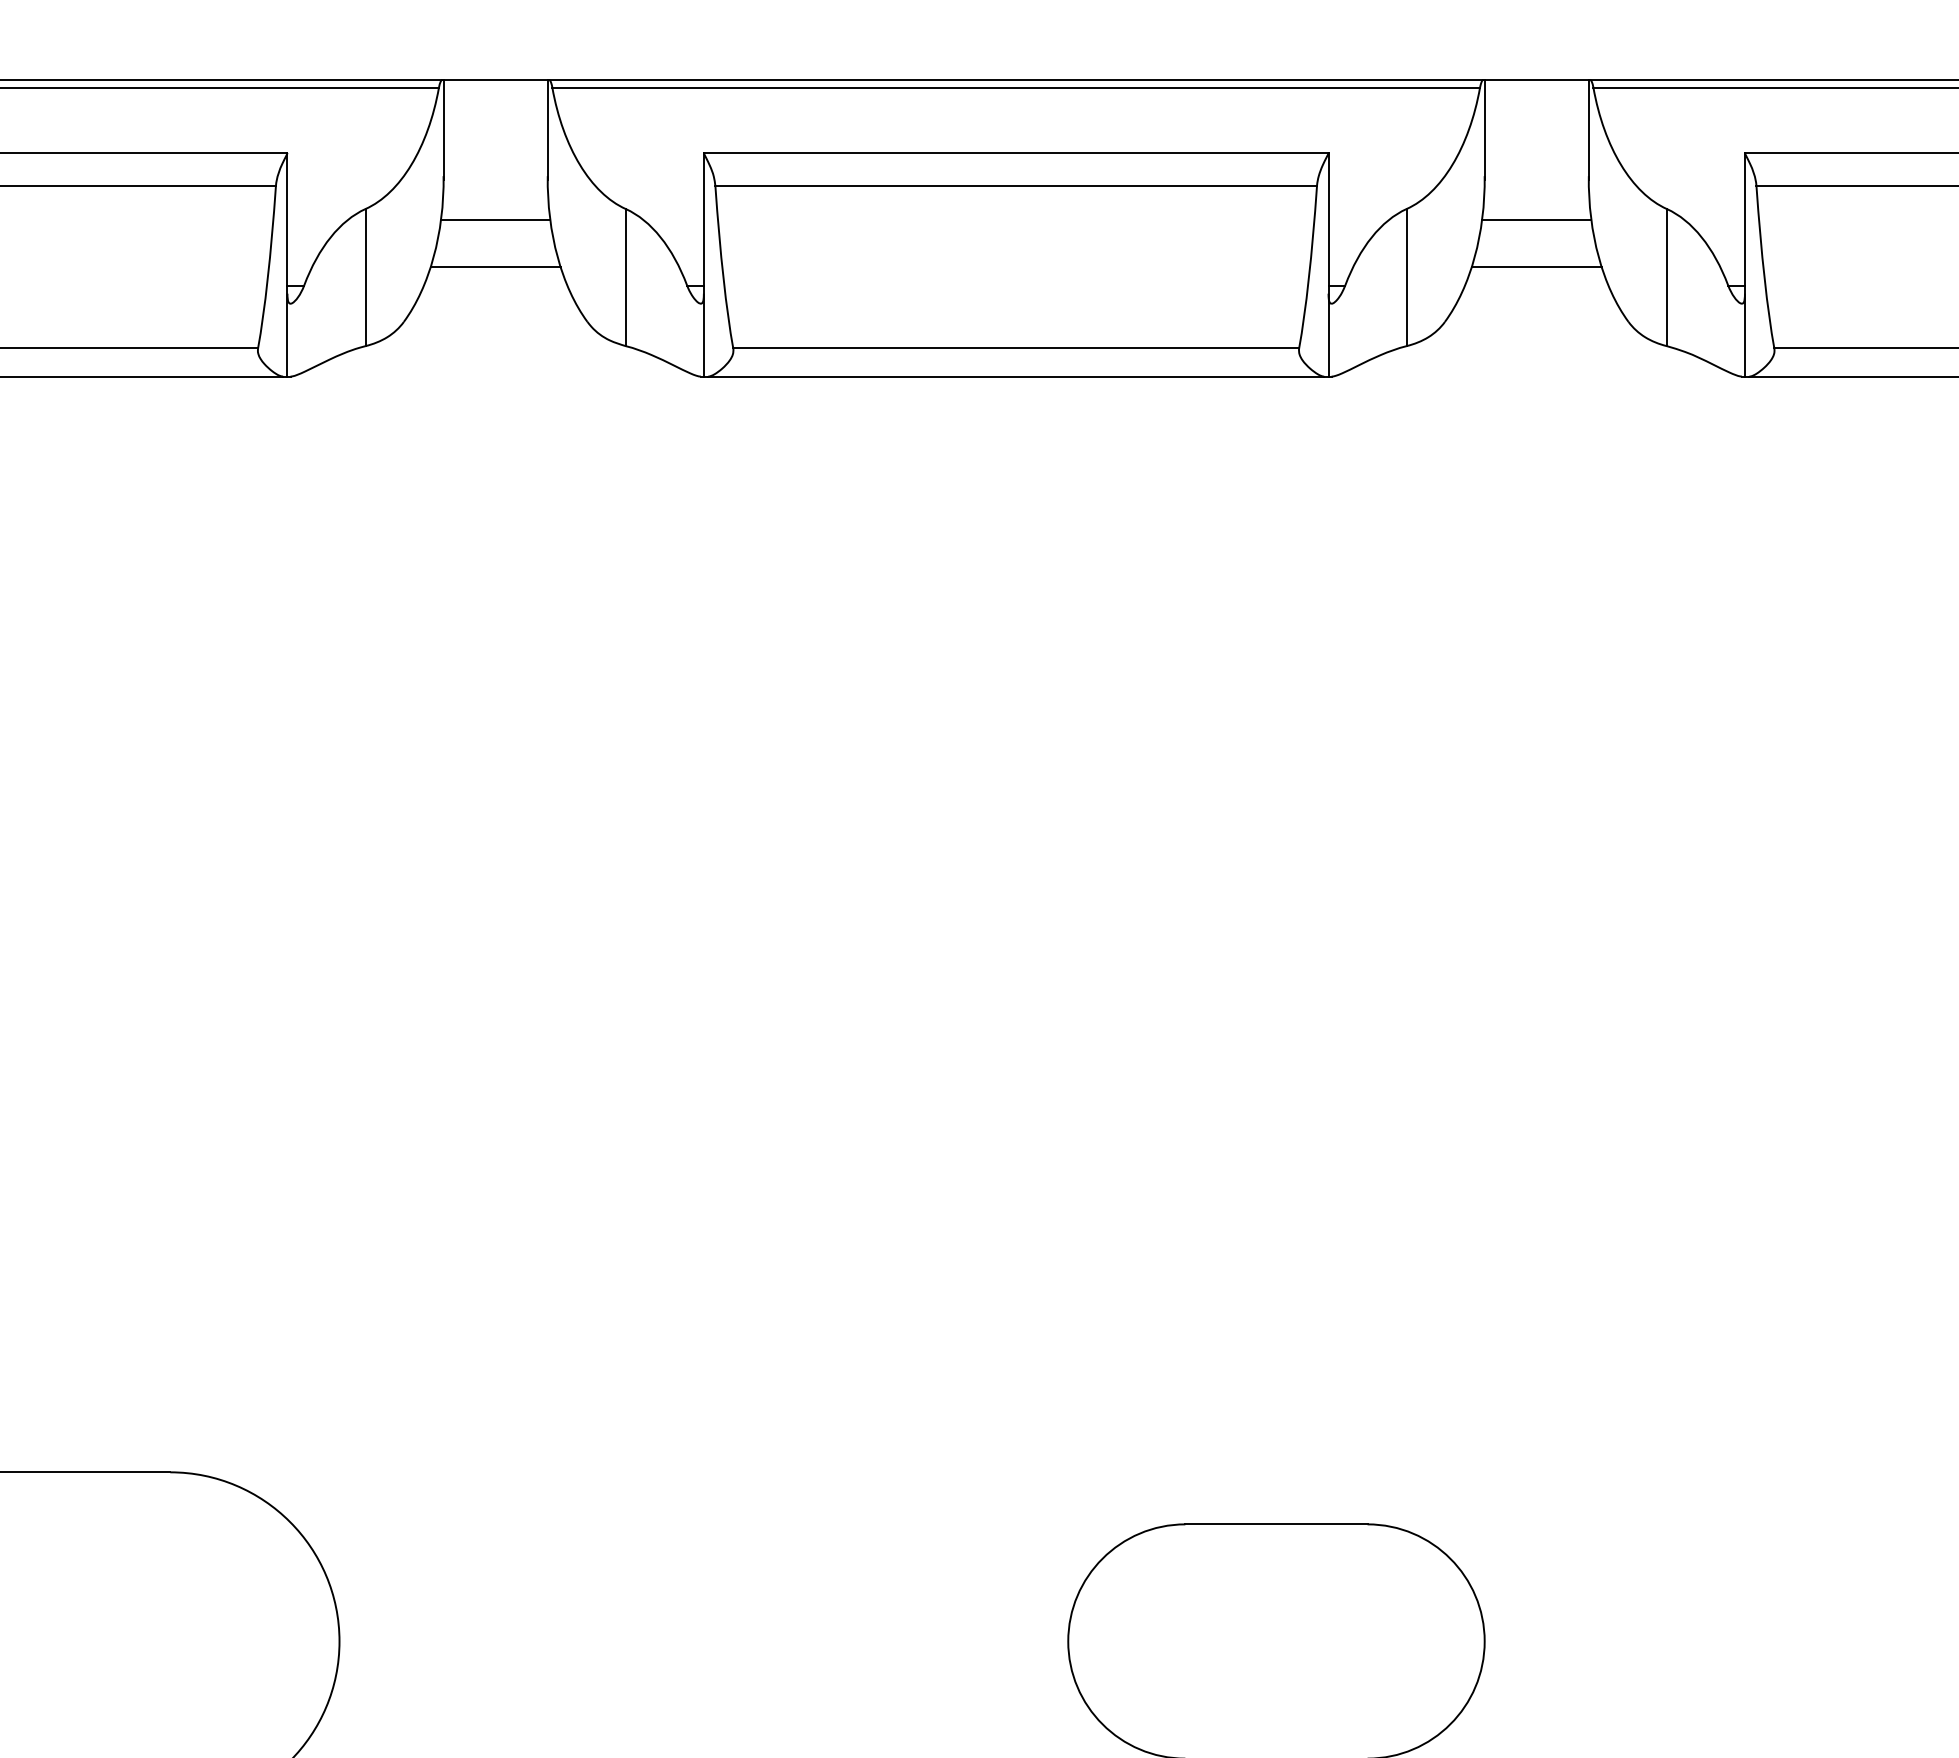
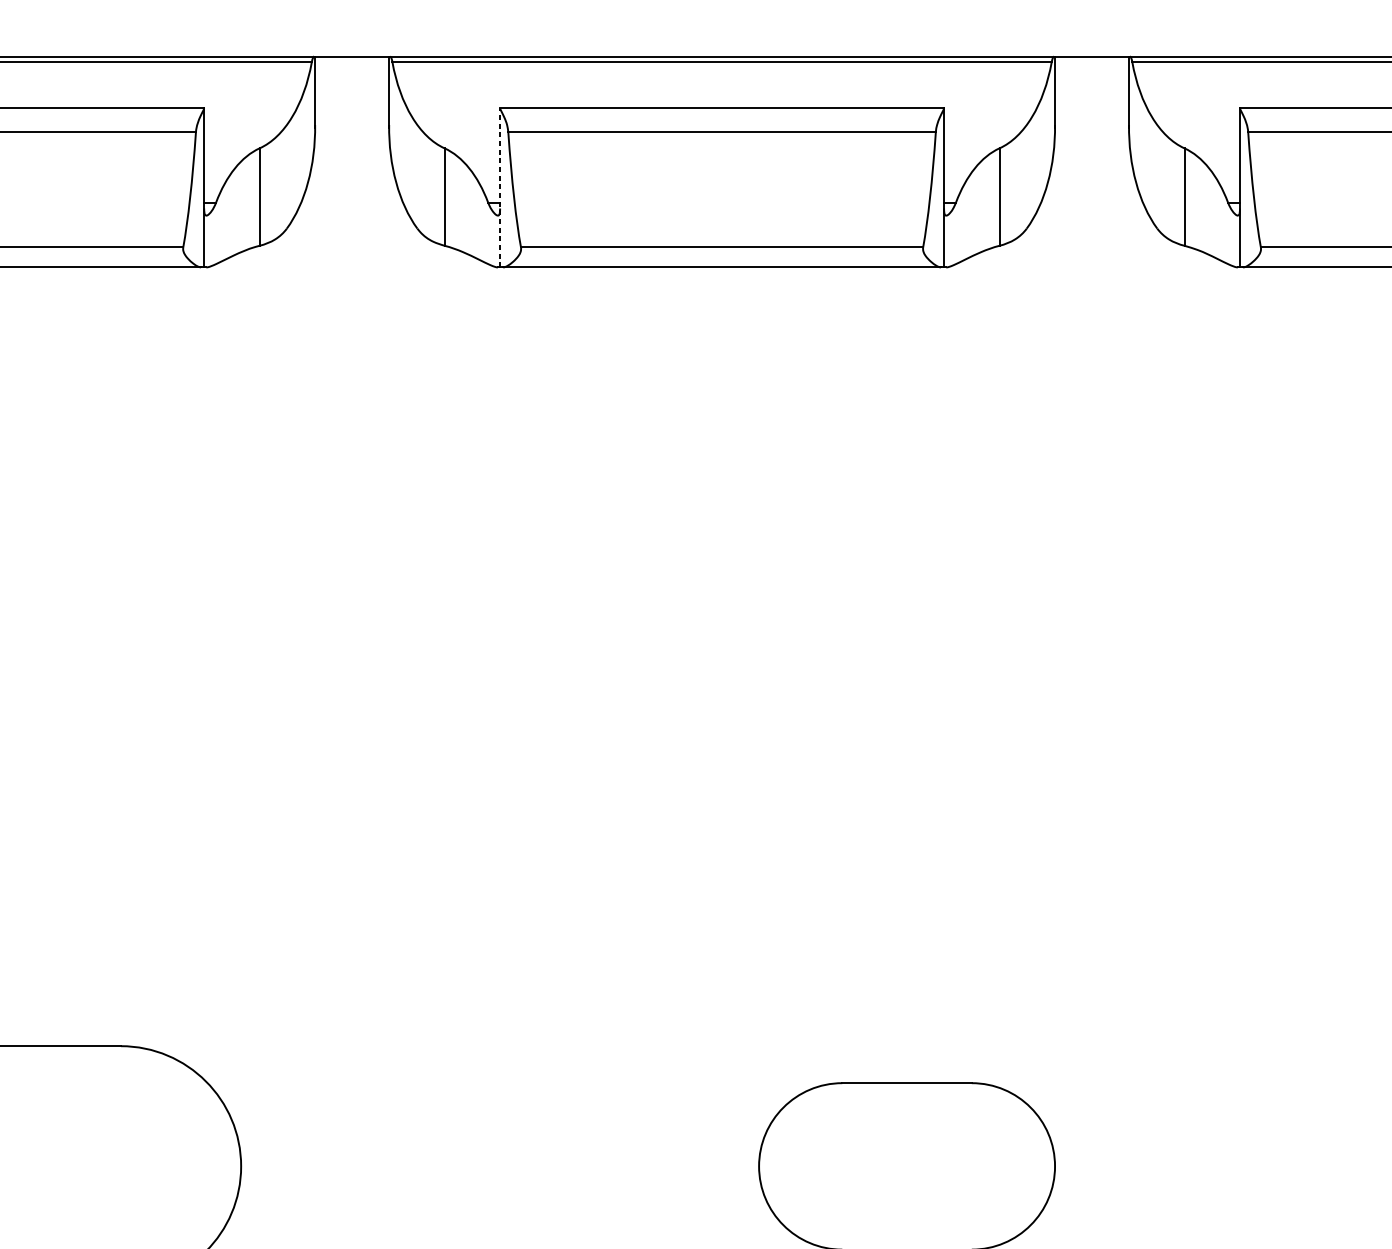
line: (495, 220) -> (352, 156), removed
line: (1536, 220) -> (1091, 156), removed
line: (703, 264) -> (499, 187), solid -> dashed
line: (495, 267) -> (352, 189), removed
line: (1536, 267) -> (1091, 189), removed

